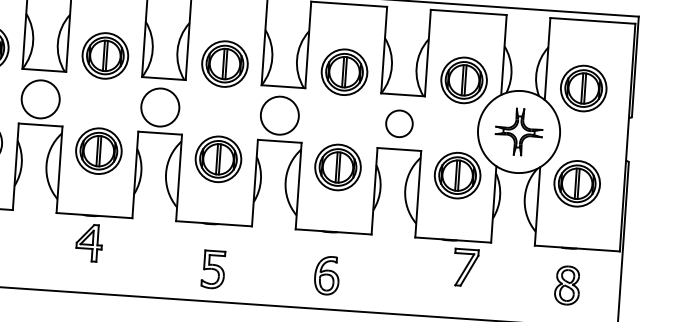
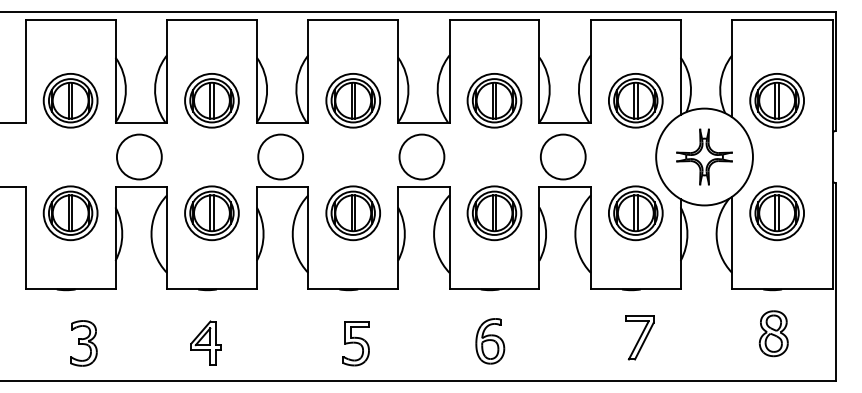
circle: (398, 123) -> (562, 156), size x1.43
part: (88, 242) -> (205, 342), moved
part: (465, 267) -> (639, 337), moved

